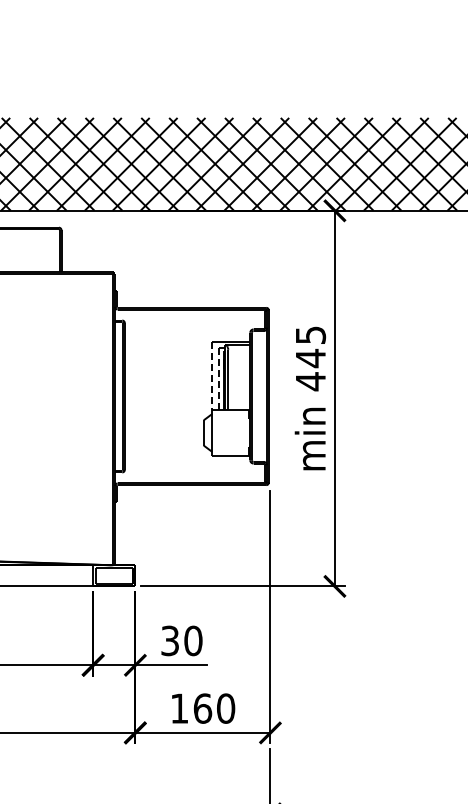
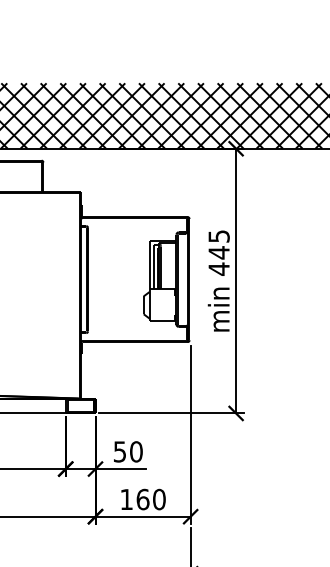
line: (212, 376) -> (149, 265), dashed -> solid
line: (219, 378) -> (154, 266), dashed -> solid
text: (170, 640) -> (120, 451), 30 -> 50

